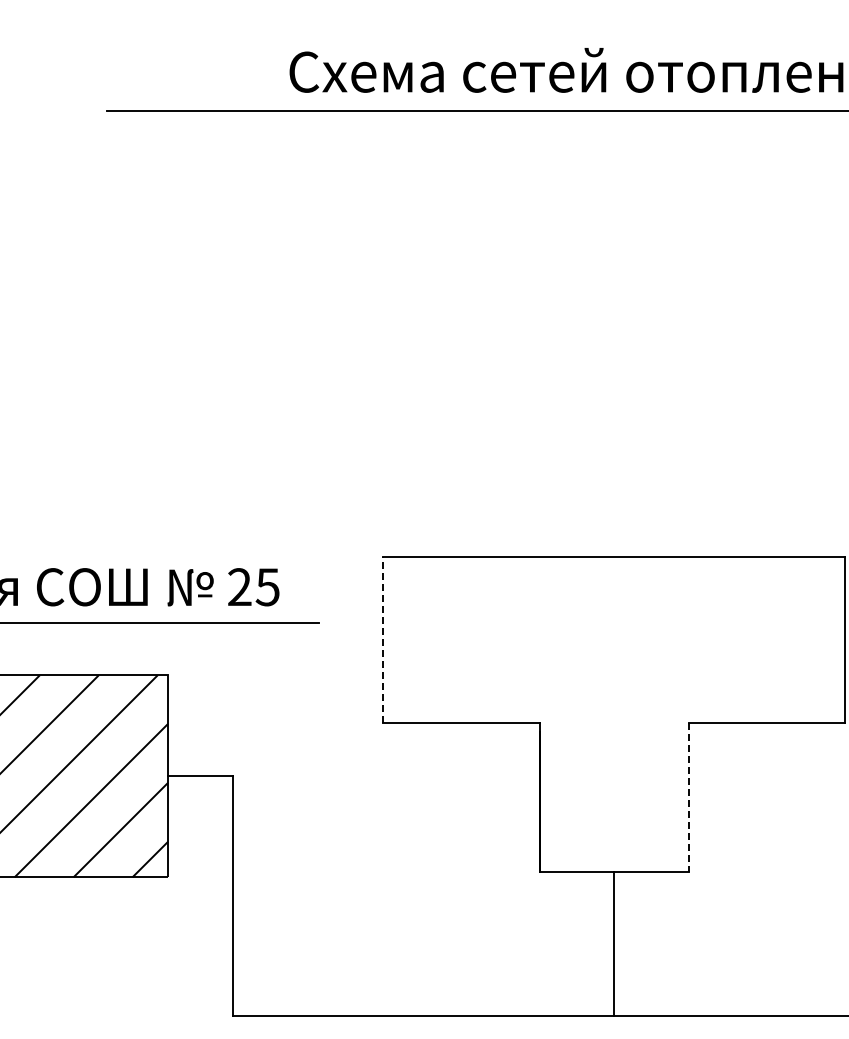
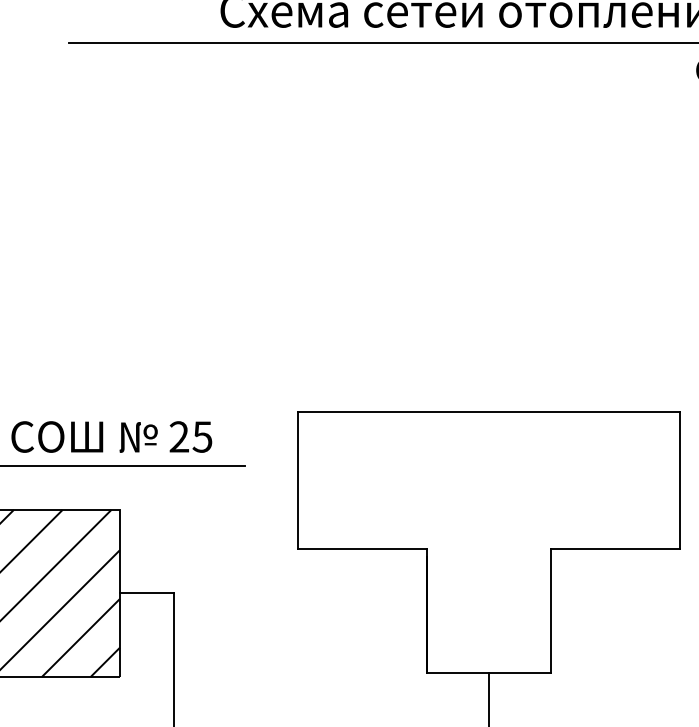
line: (383, 639) -> (298, 480), dashed -> solid
line: (689, 797) -> (551, 611), dashed -> solid

